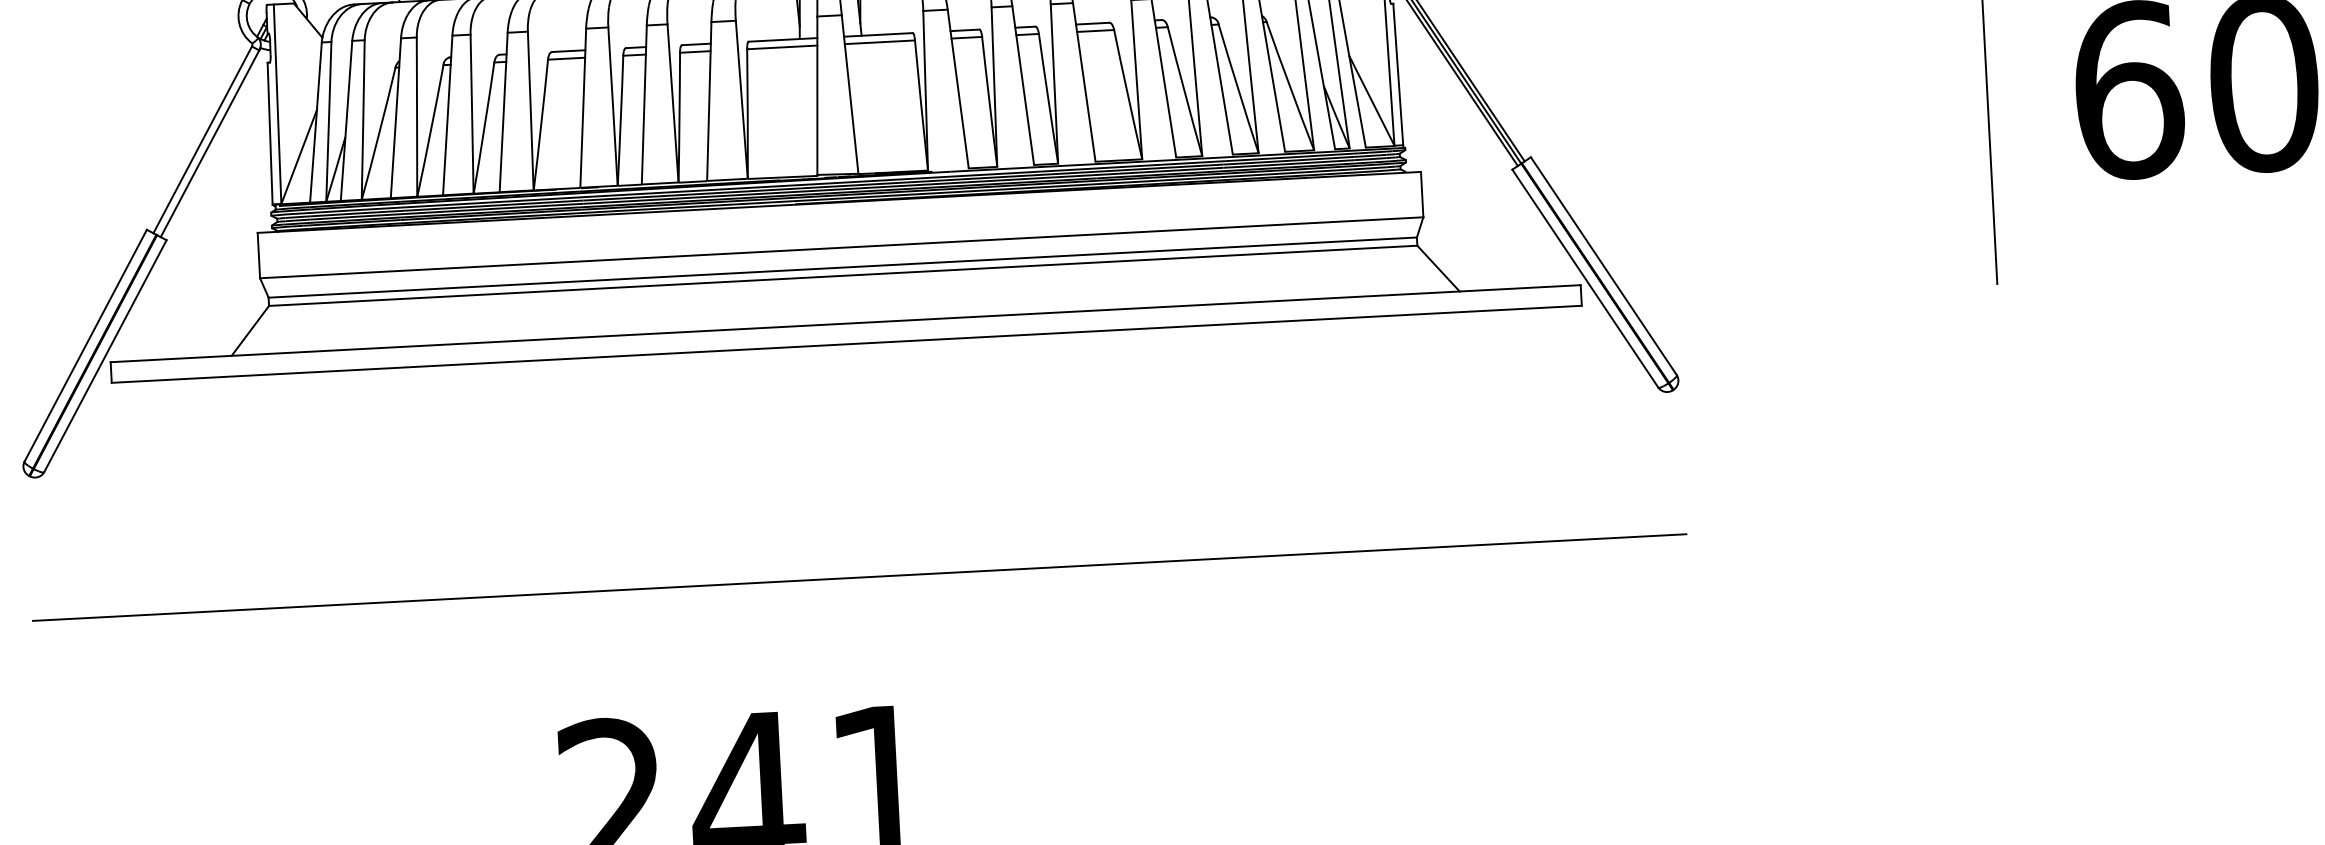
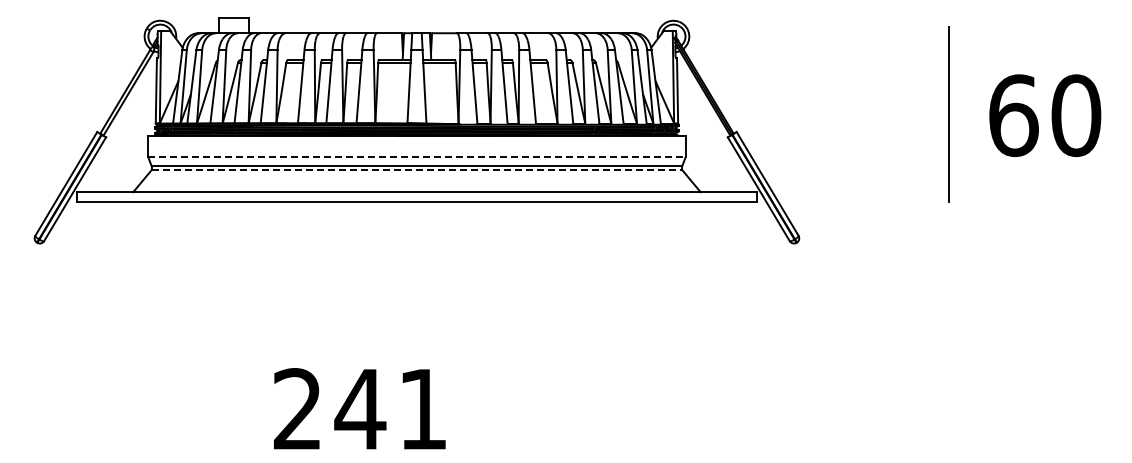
line: (840, 248) -> (416, 157), solid -> dashed
line: (844, 276) -> (417, 170), solid -> dashed
line: (860, 577) -> (417, 309), removed

